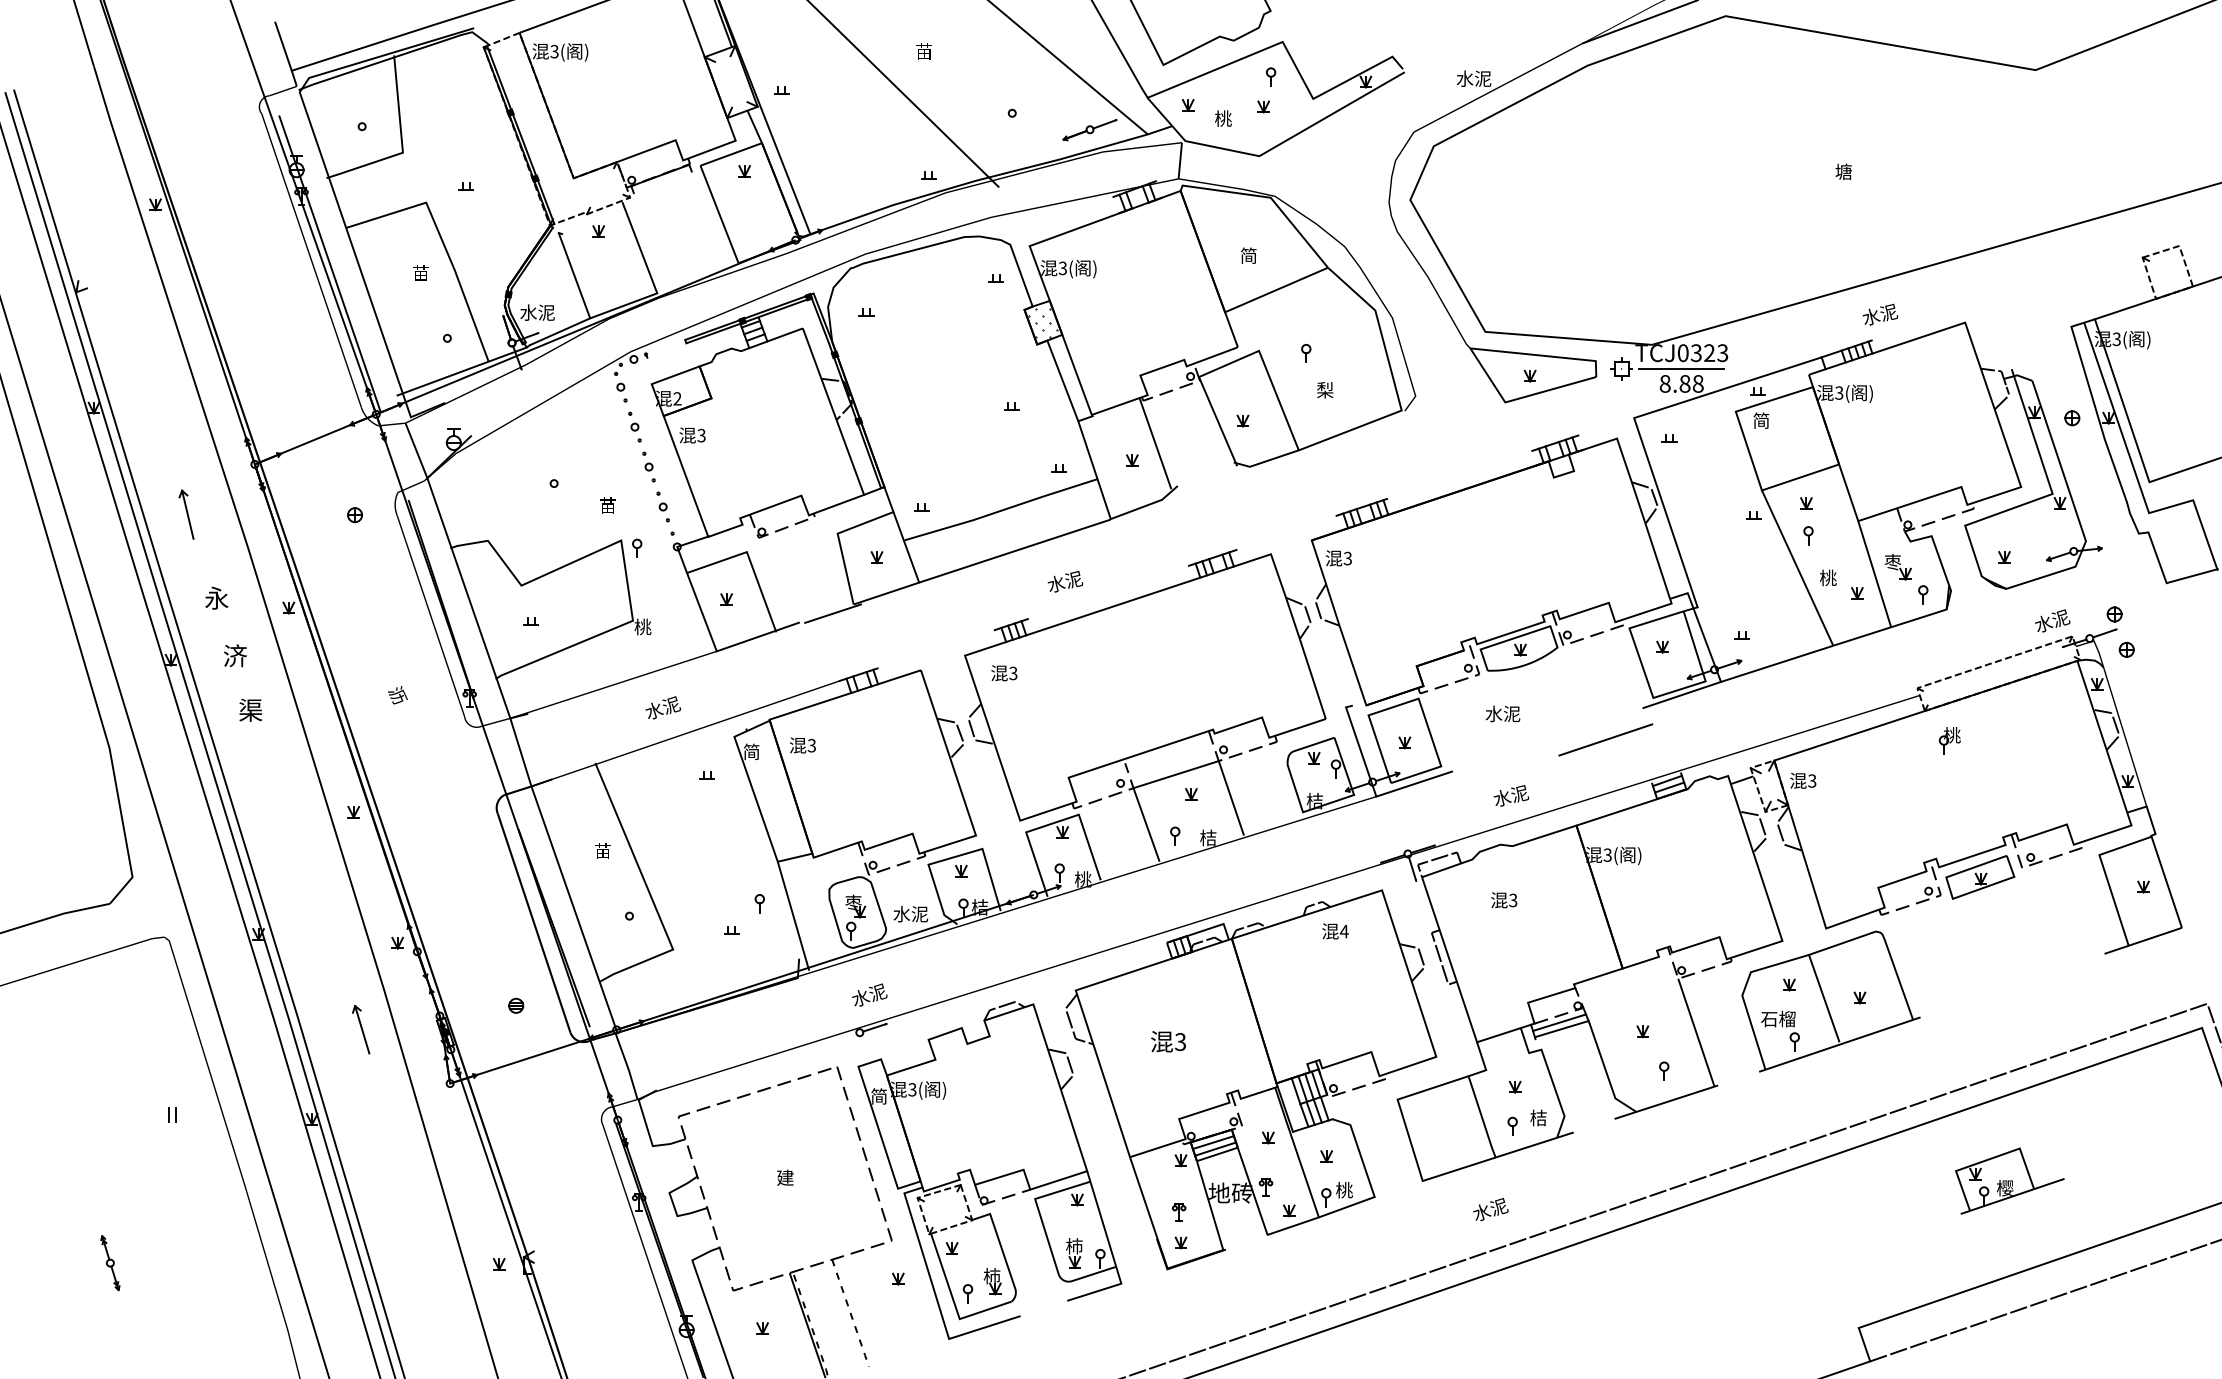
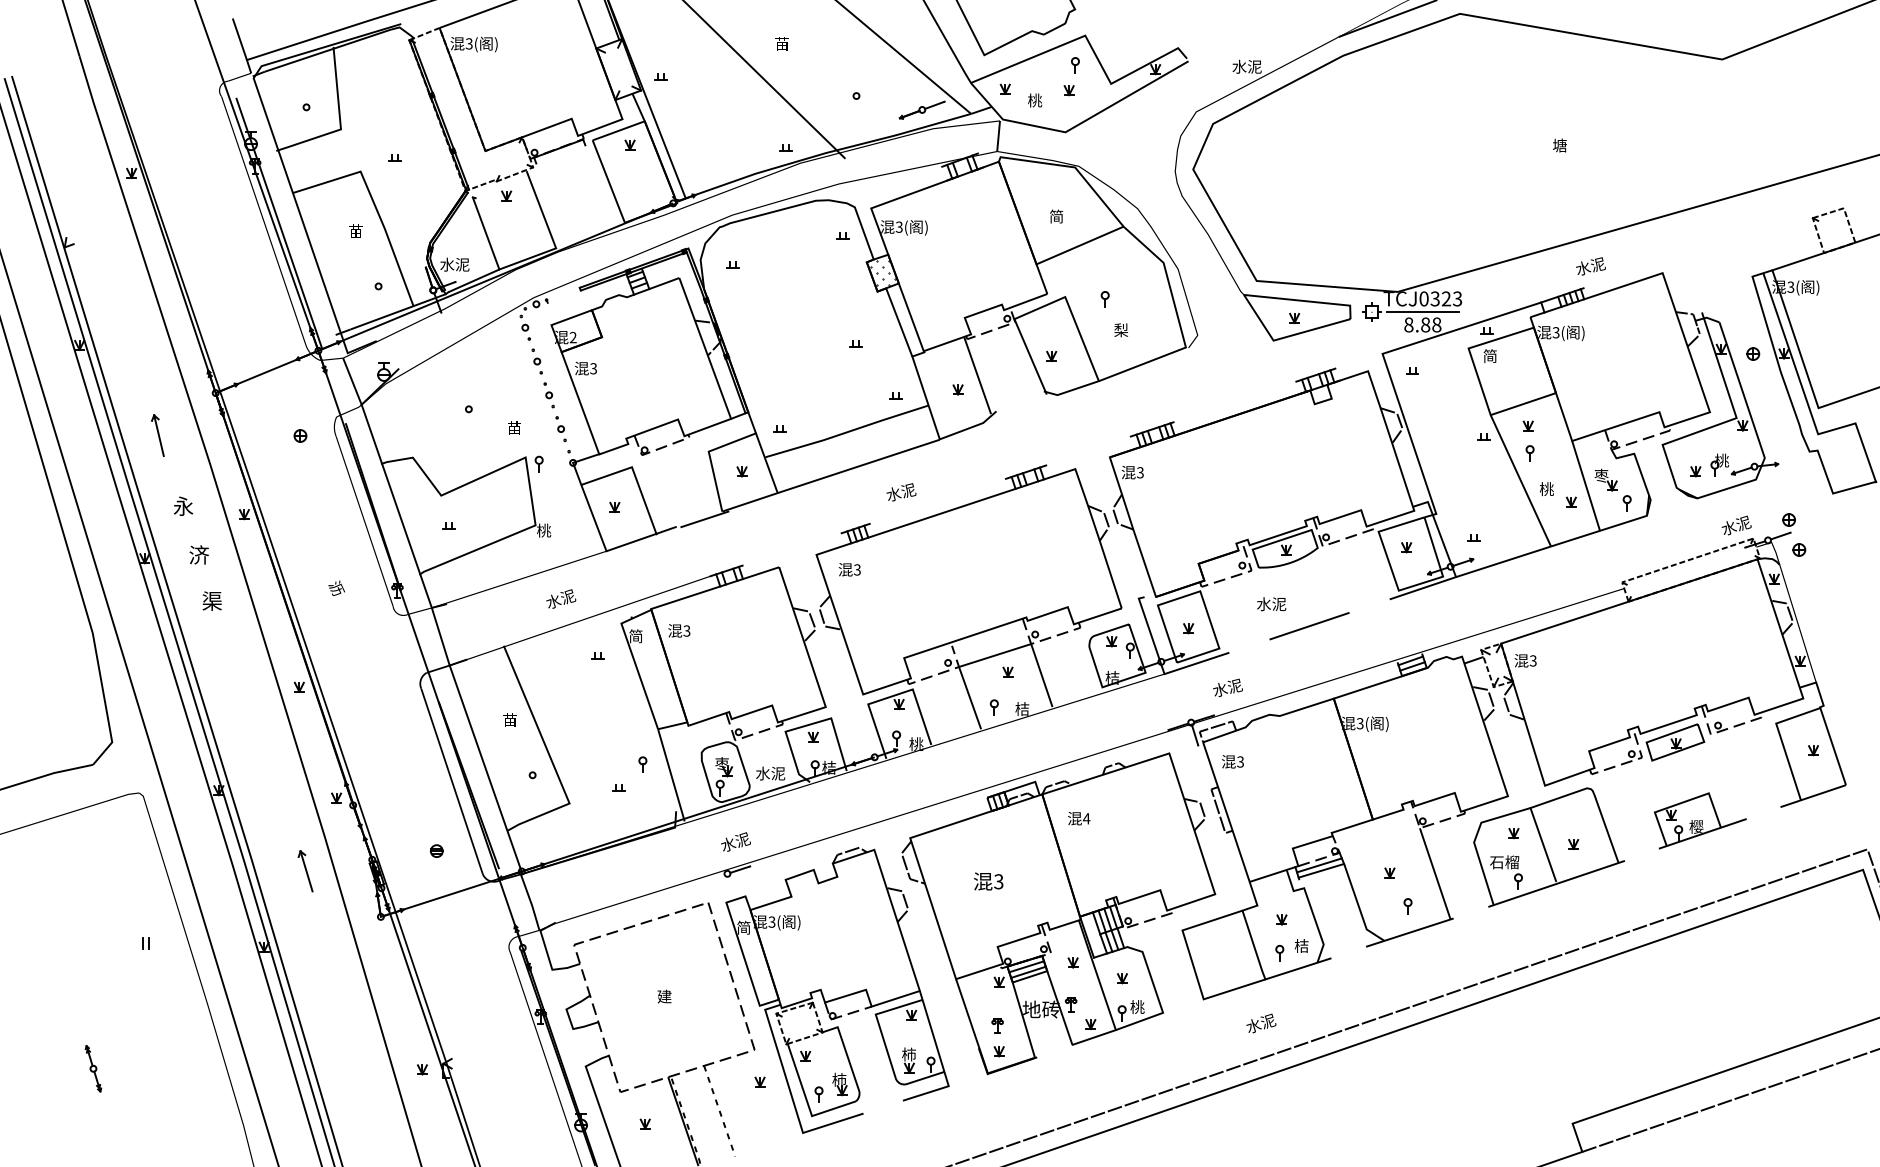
line: (1605, 739) -> (1309, 625), moved
part: (1949, 740) -> (1719, 465), moved
text: (1511, 795) -> (1228, 687), moved
text: (1504, 900) -> (1233, 762), moved
text: (1335, 931) -> (1079, 818), moved
part: (2009, 1180) -> (1700, 820), moved

